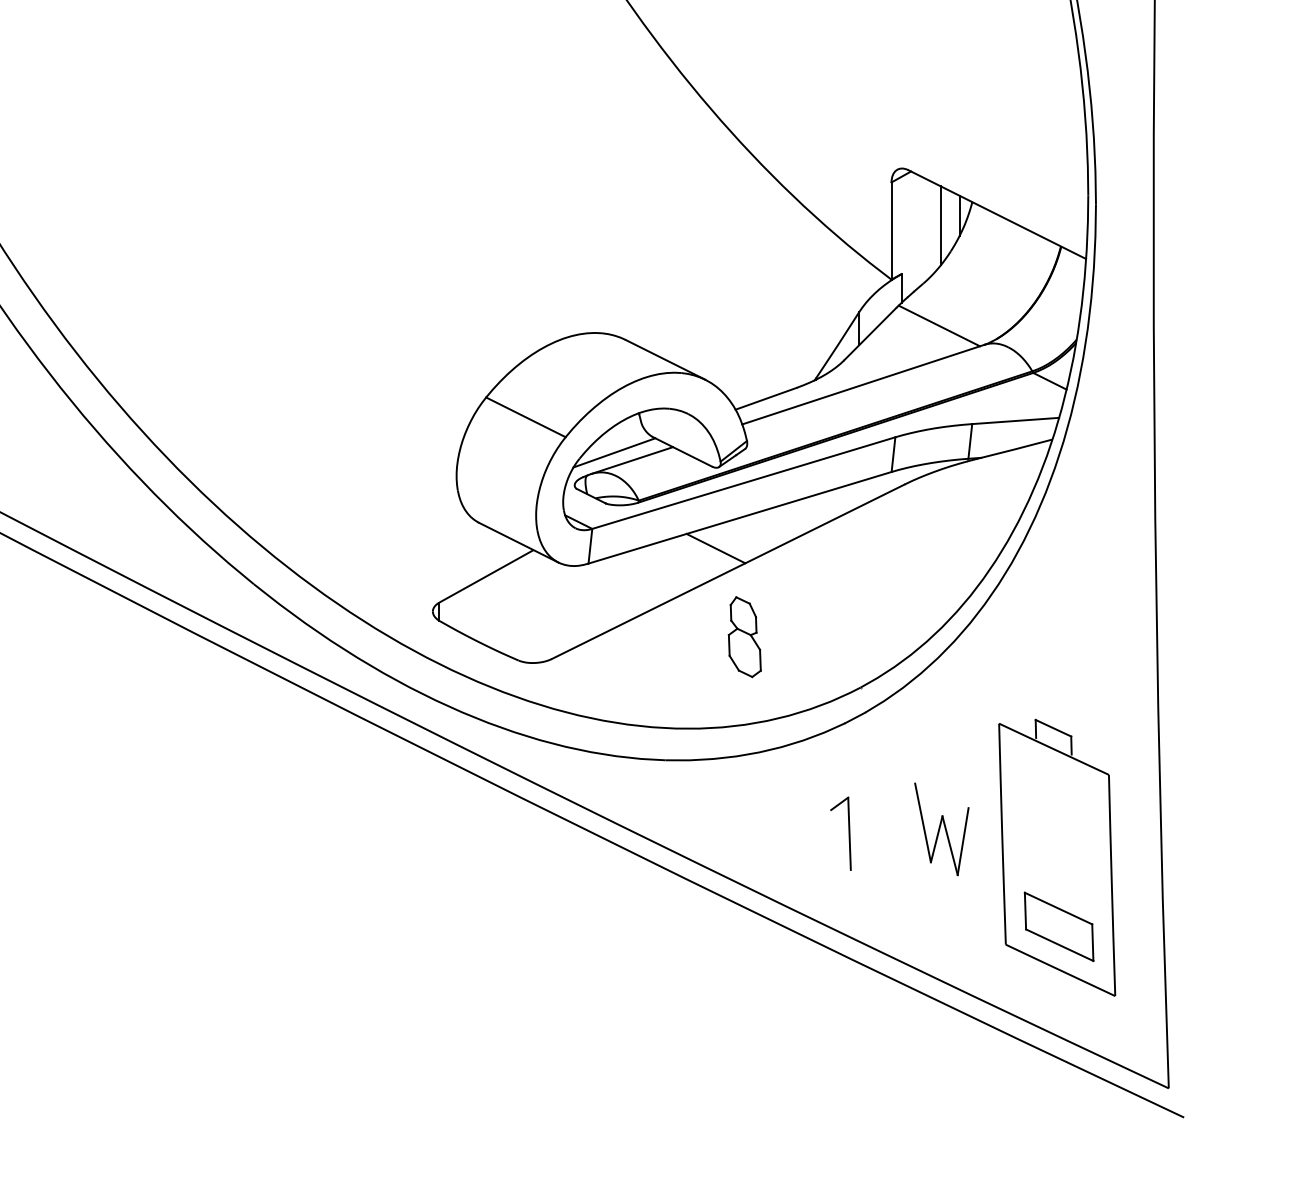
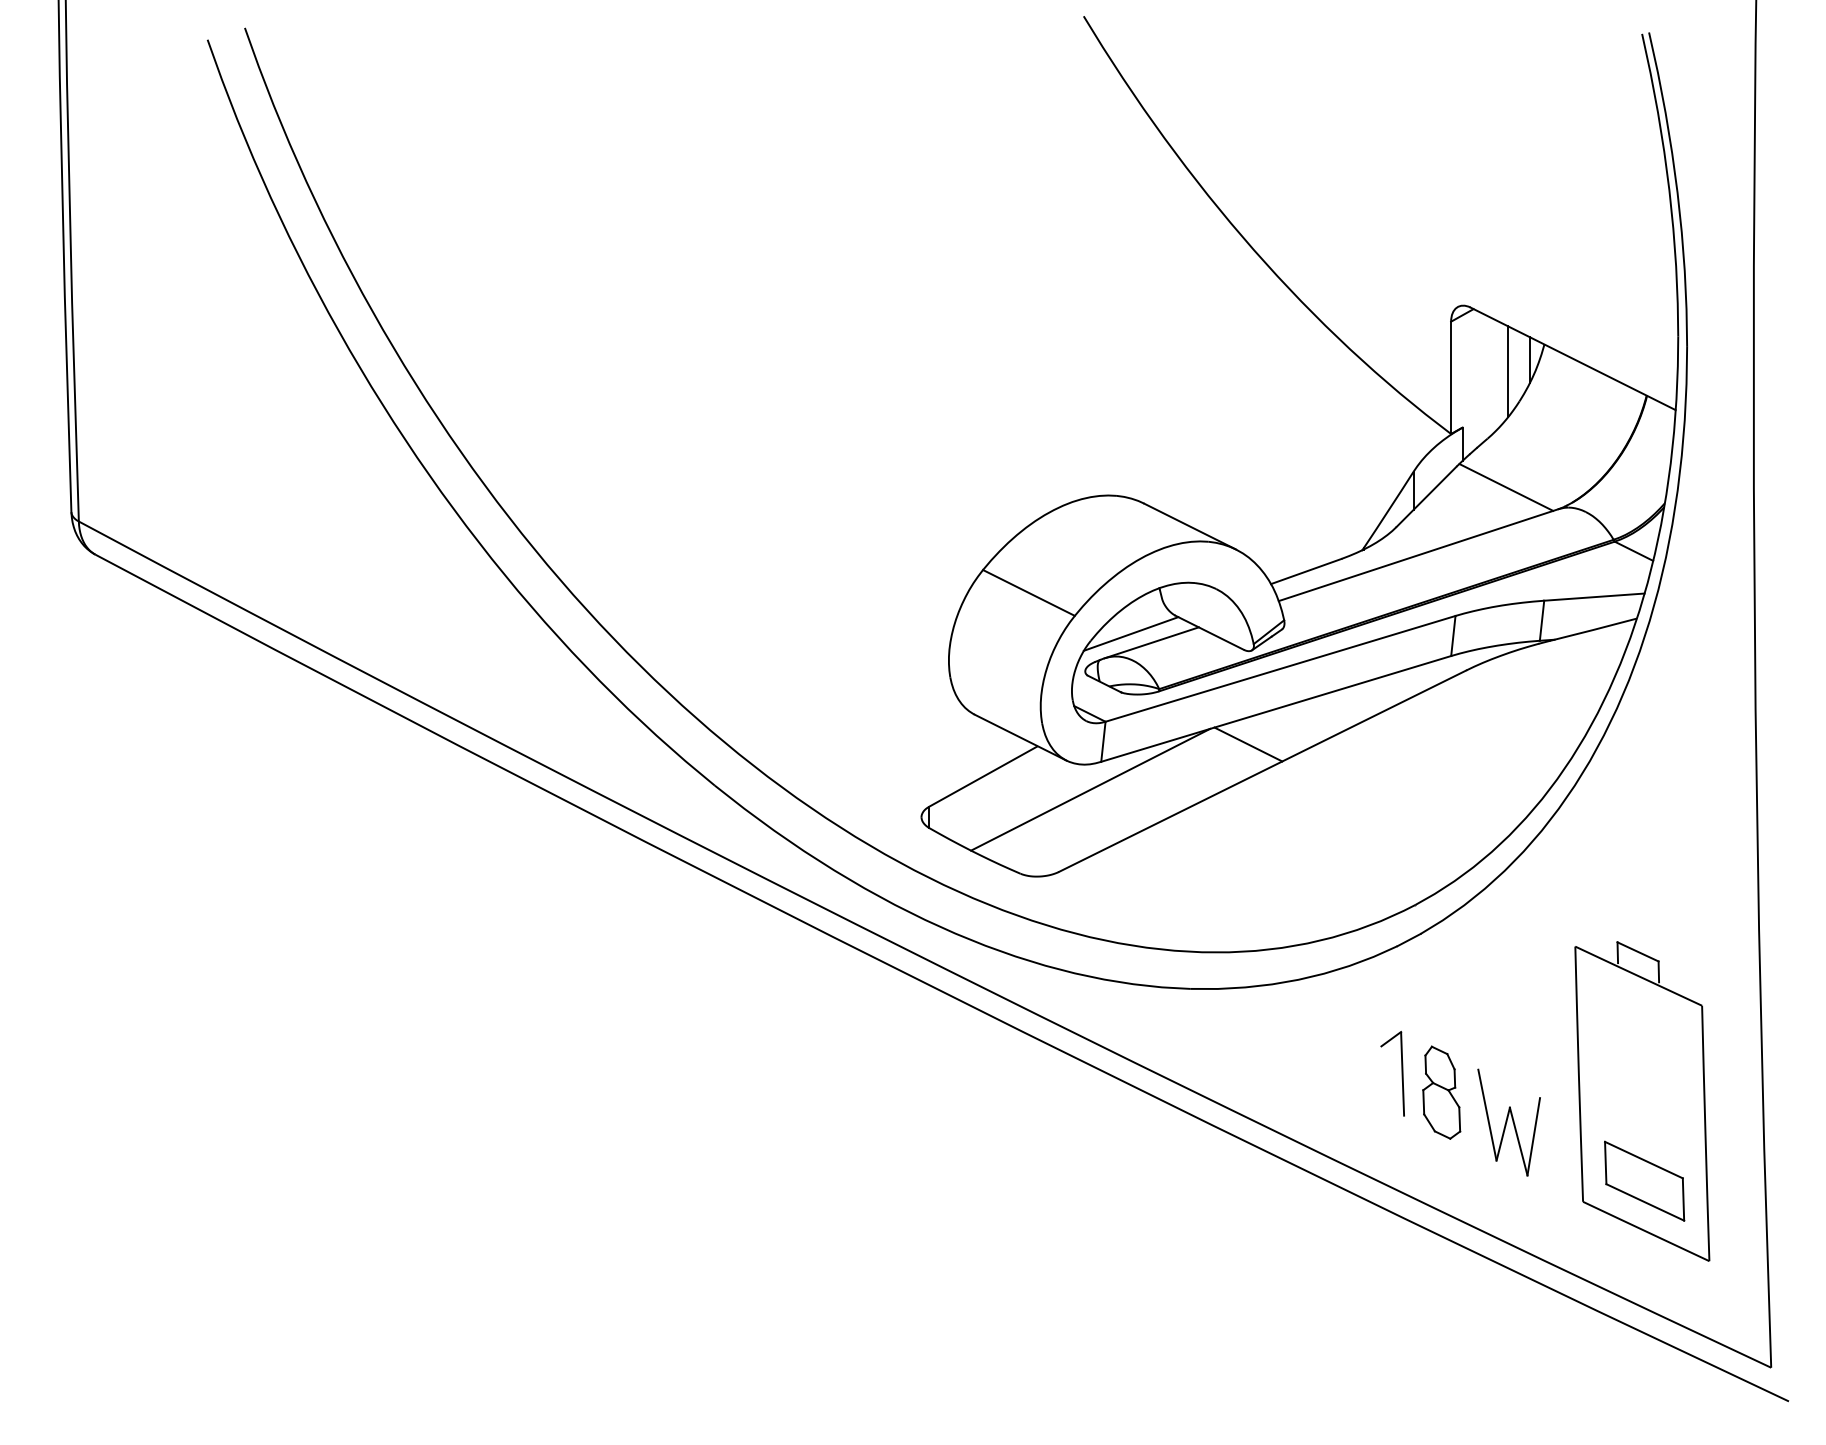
line: (579, 587) -> (1090, 789), added
part: (744, 636) -> (1441, 1092), moved
part: (941, 829) -> (1508, 1122), moved

